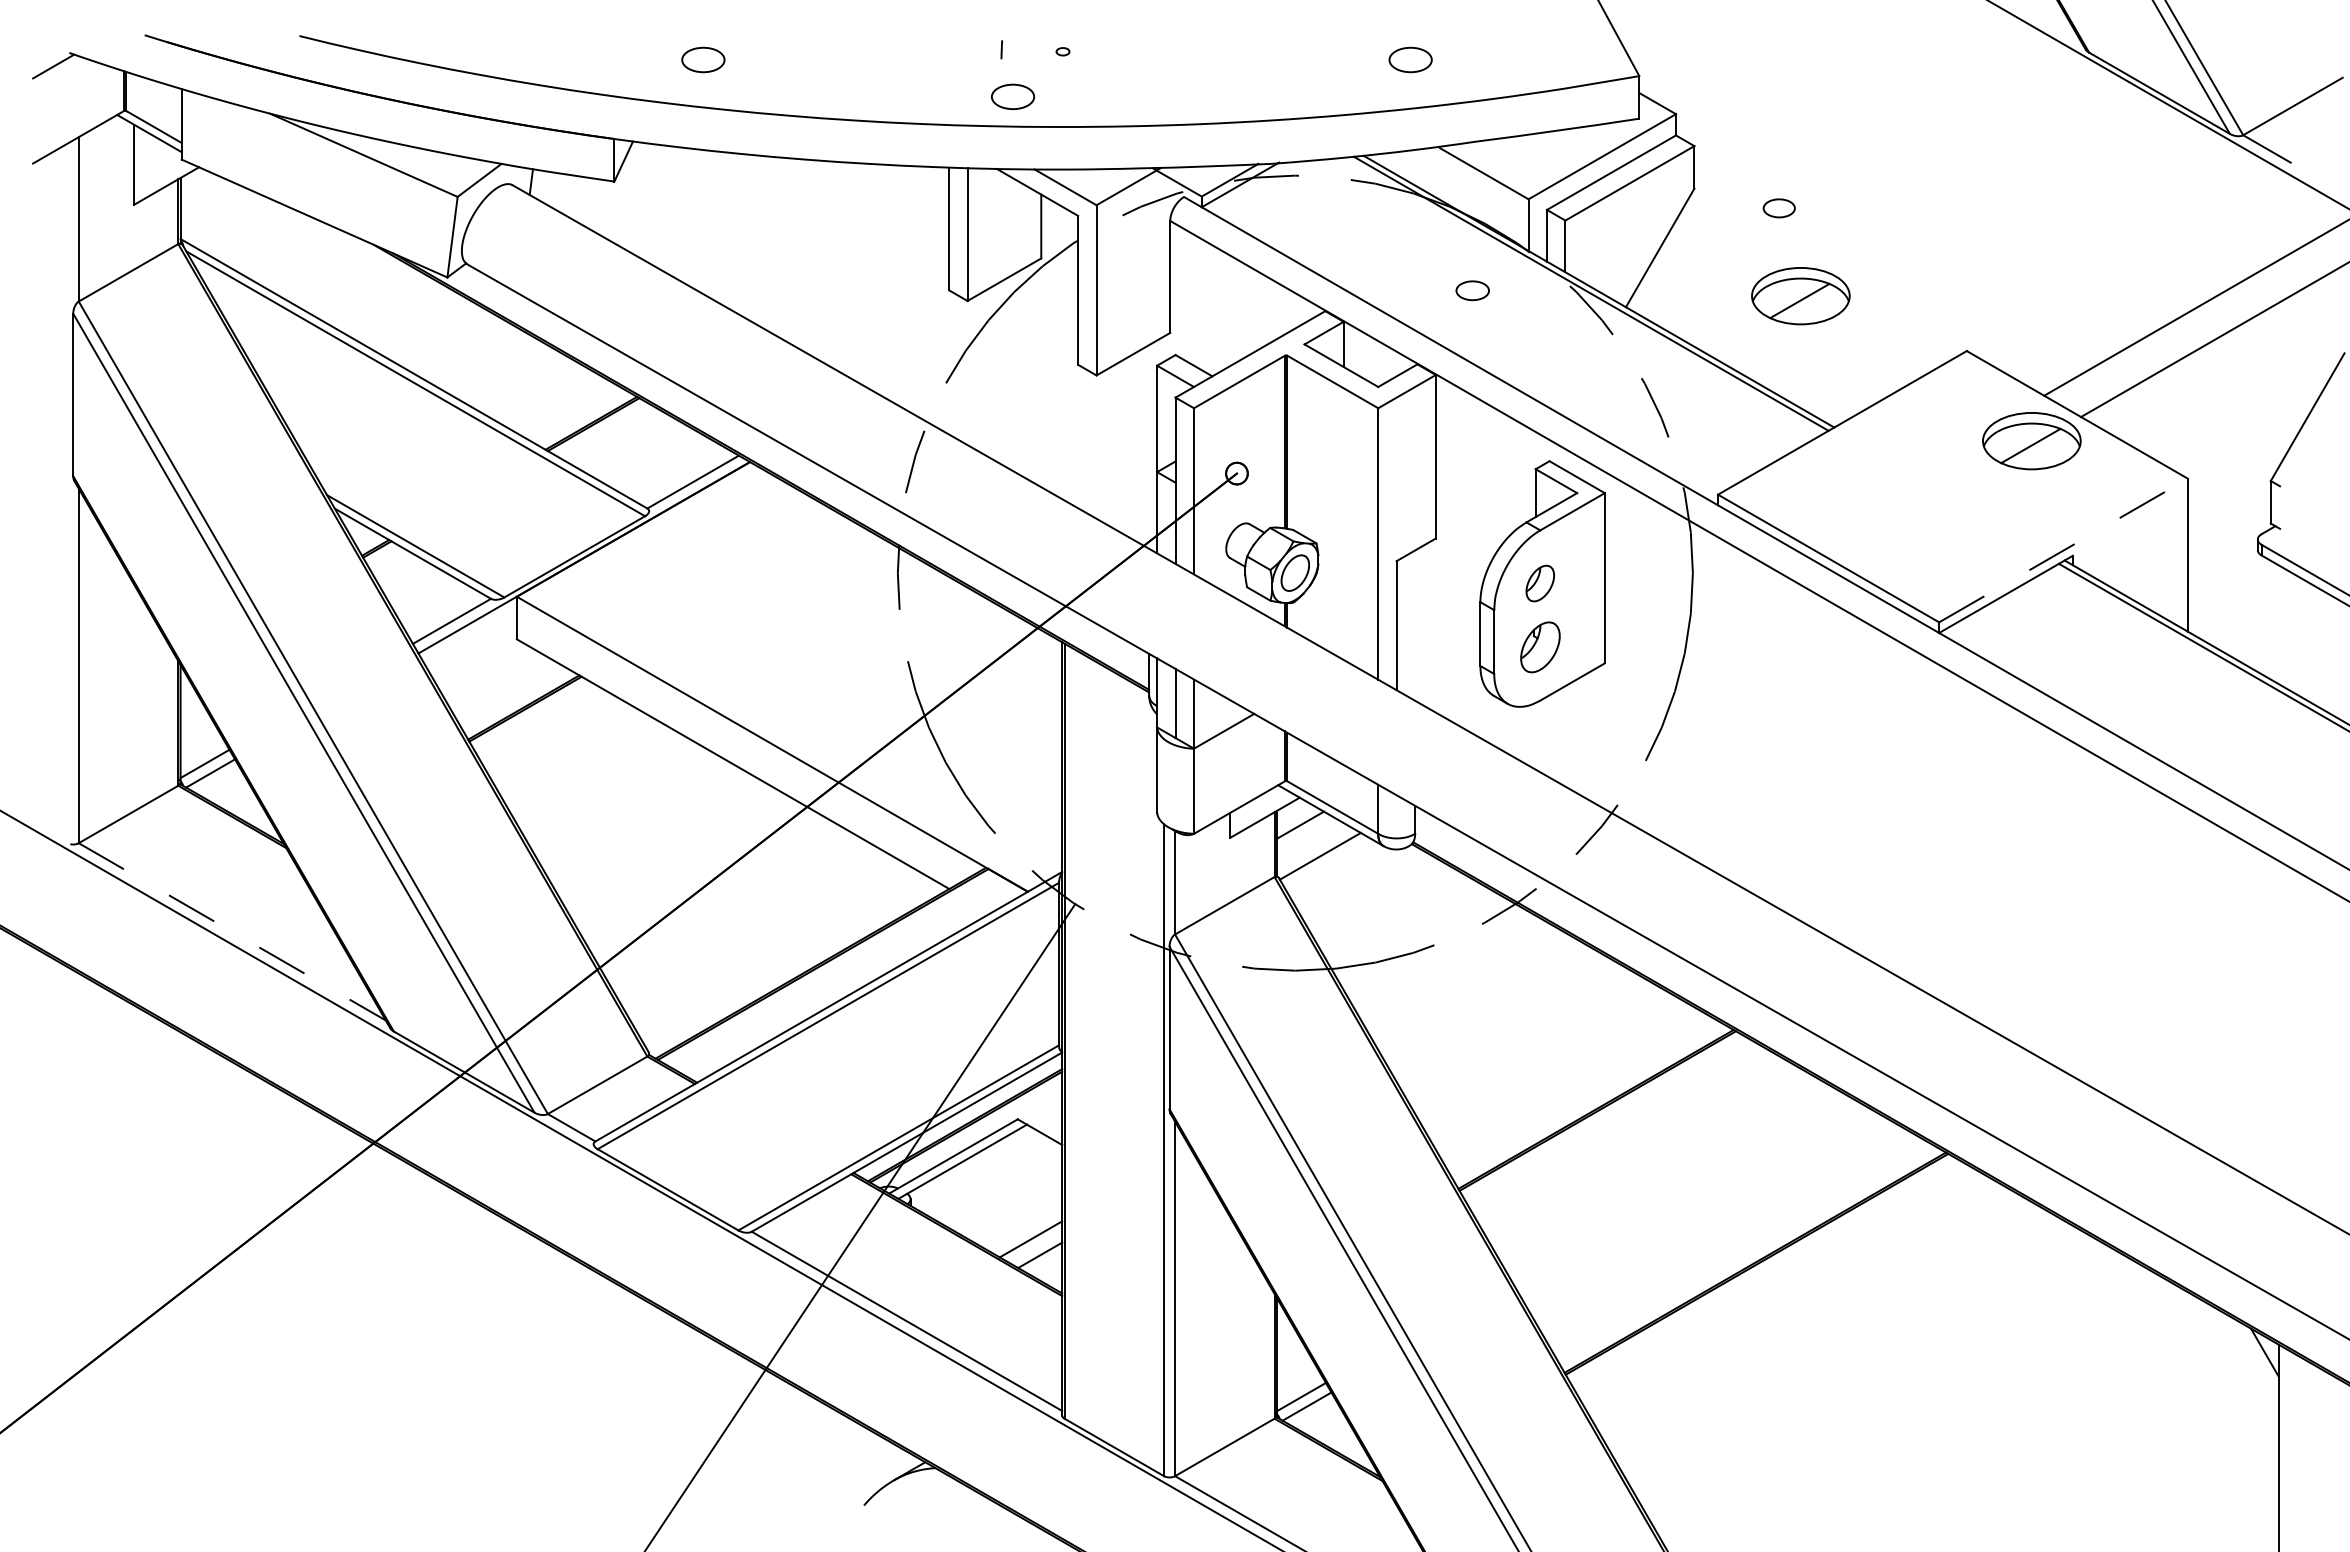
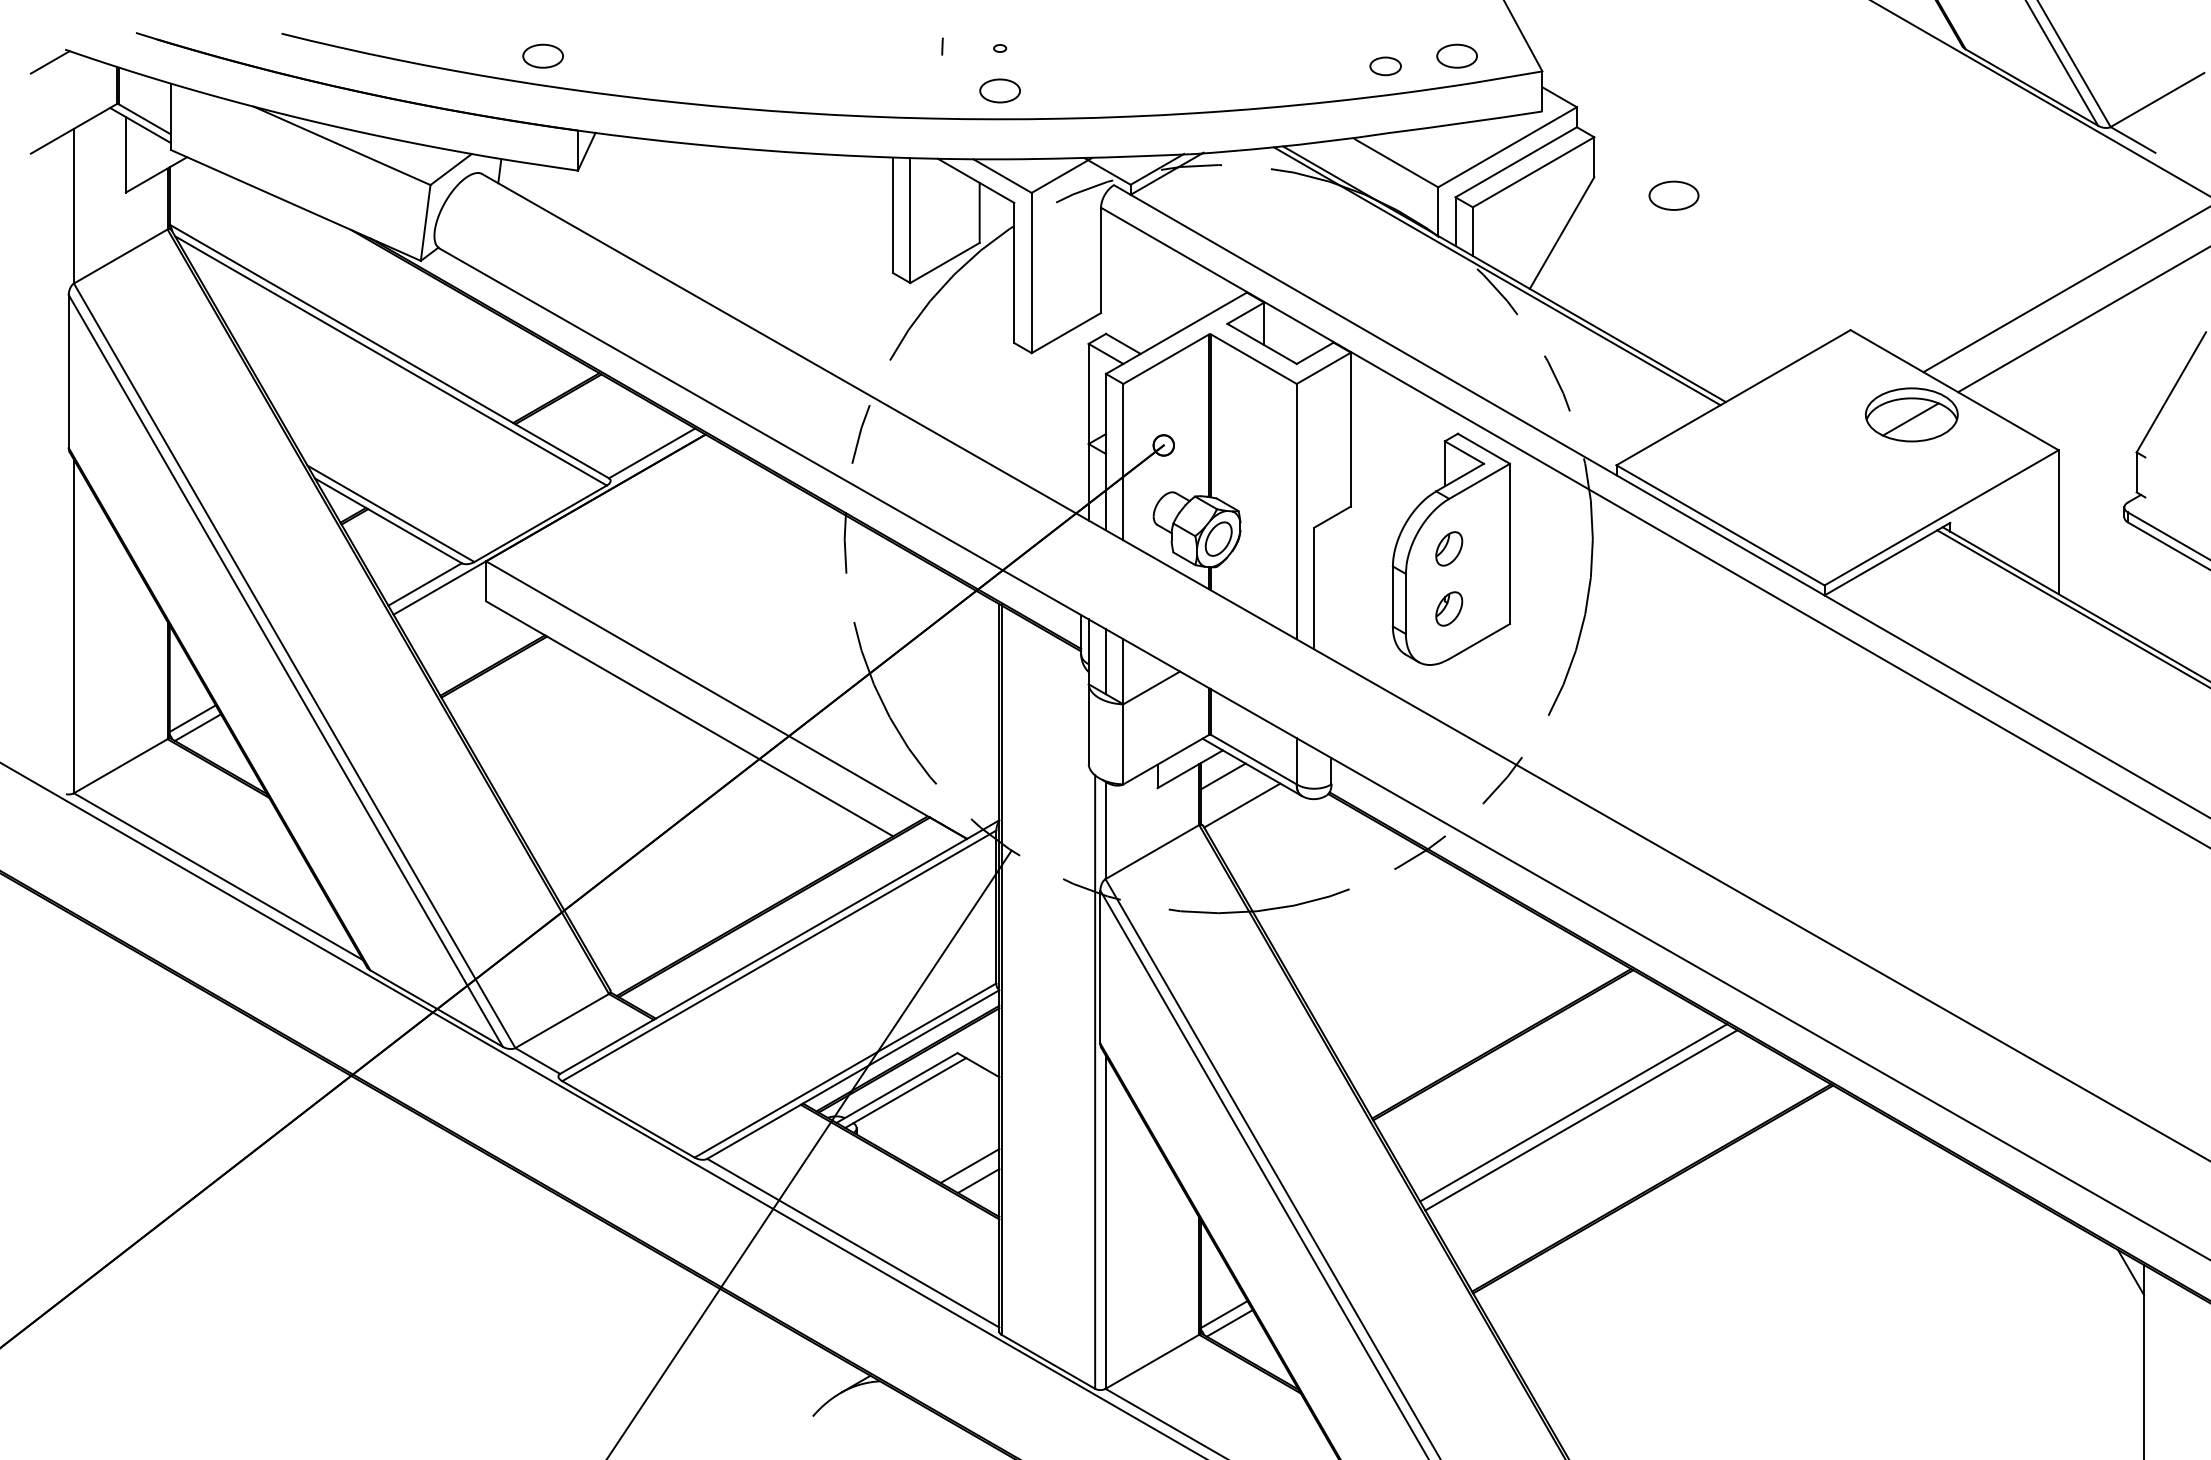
part: (703, 59) -> (543, 55), moved
part: (1410, 59) -> (1456, 55), moved
part: (1013, 96) -> (1000, 90), moved
part: (1779, 208) -> (1674, 195), size x1.67
part: (1472, 290) -> (1385, 66), moved
part: (1800, 296) -> (1694, 278), removed
line: (2063, 550) -> (1941, 517), dashed -> solid
part: (1539, 647) -> (1448, 609), size x0.71
line: (232, 932) -> (218, 877), dashed -> solid
line: (1672, 1182) -> (1573, 1112), added
line: (1680, 1190) -> (1581, 1120), added

